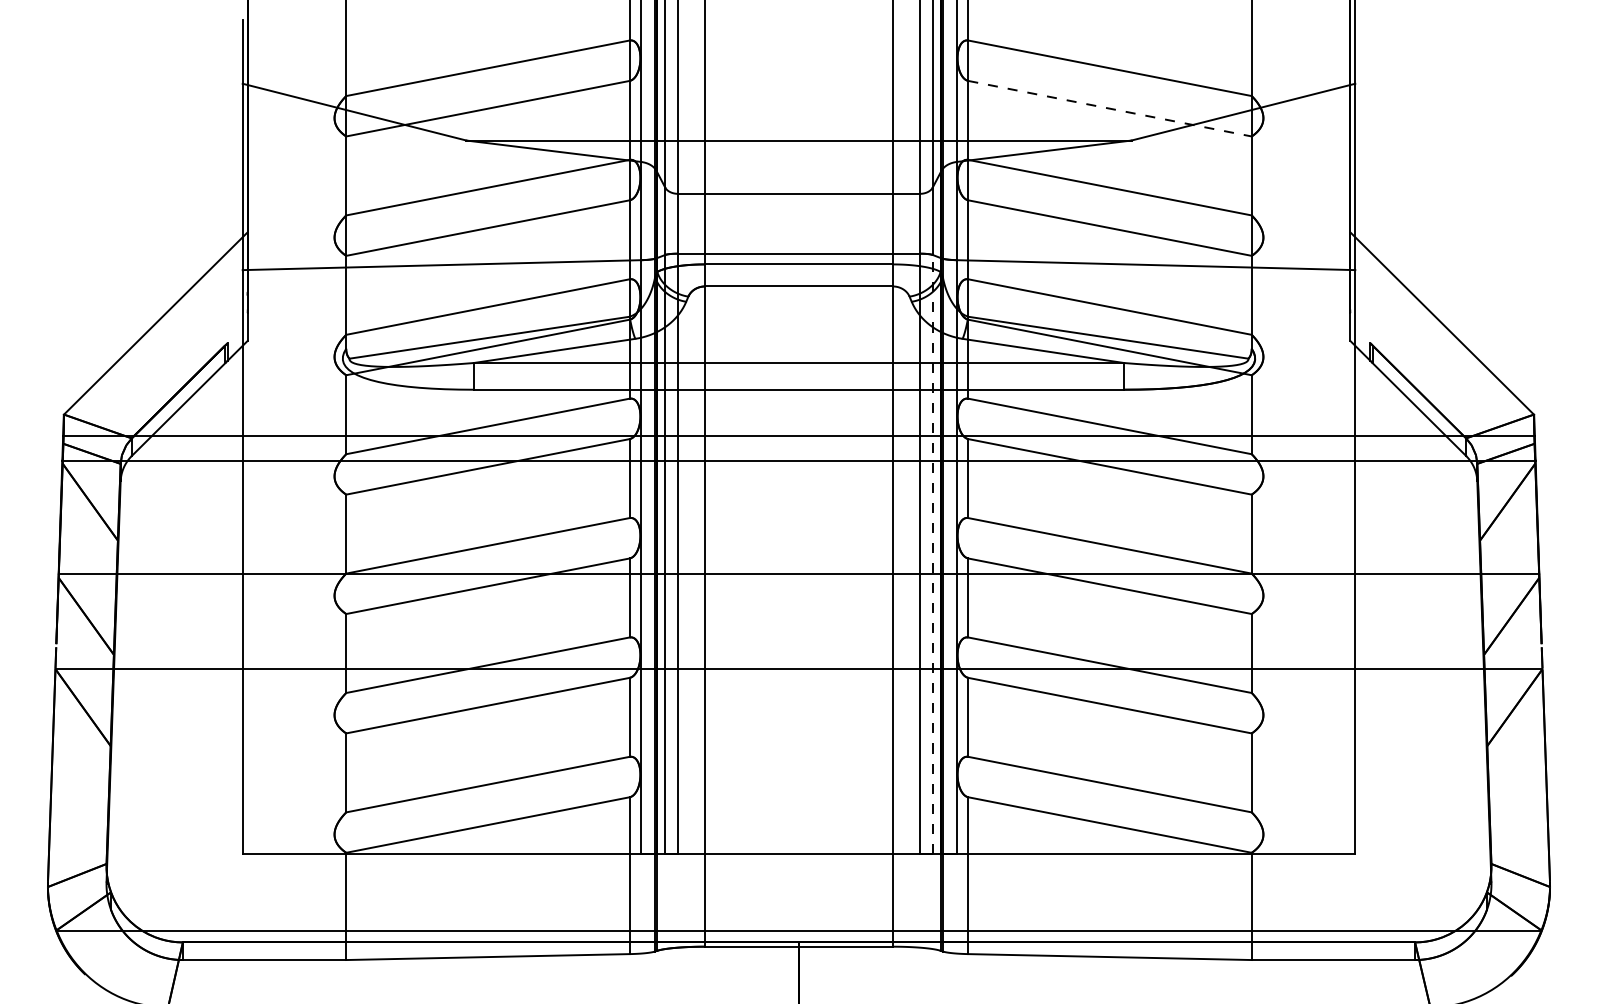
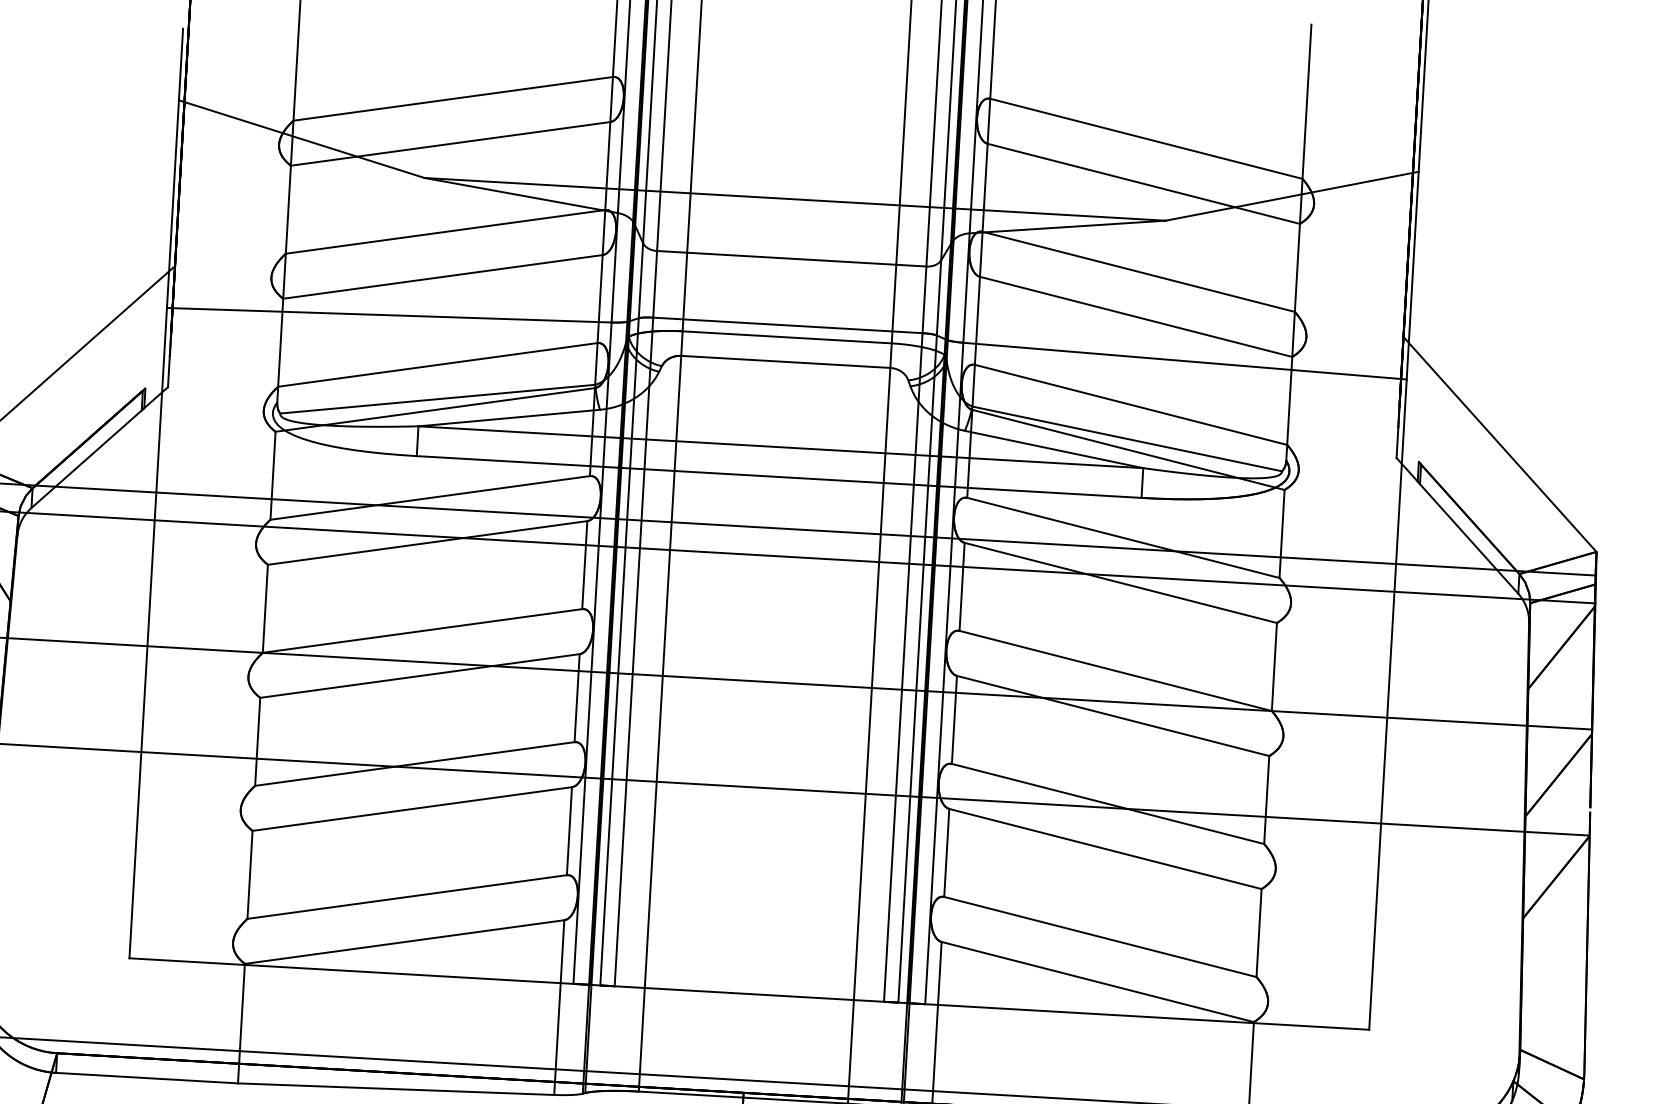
line: (1110, 108) -> (1144, 183), dashed -> solid
line: (932, 553) -> (917, 668), dashed -> solid

